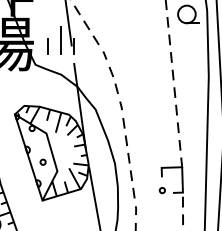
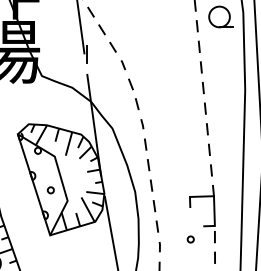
line: (60, 40) -> (71, 47), removed
line: (47, 46) -> (55, 54), removed
circle: (162, 190) -> (190, 239), moved

